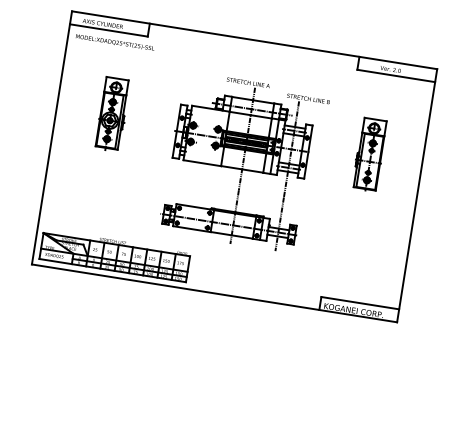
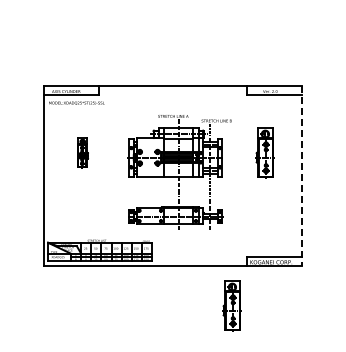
part: (112, 113) -> (82, 152), size x0.6
line: (417, 196) -> (302, 176), solid -> dashed
part: (288, 362) -> (231, 305), added

